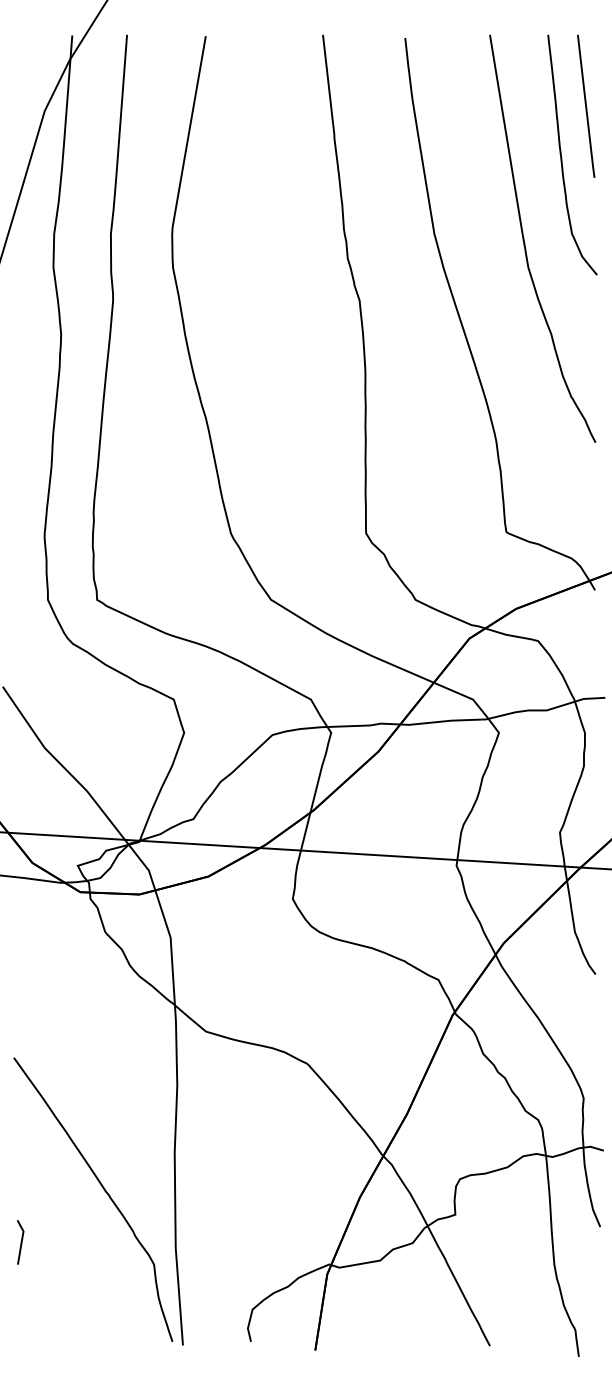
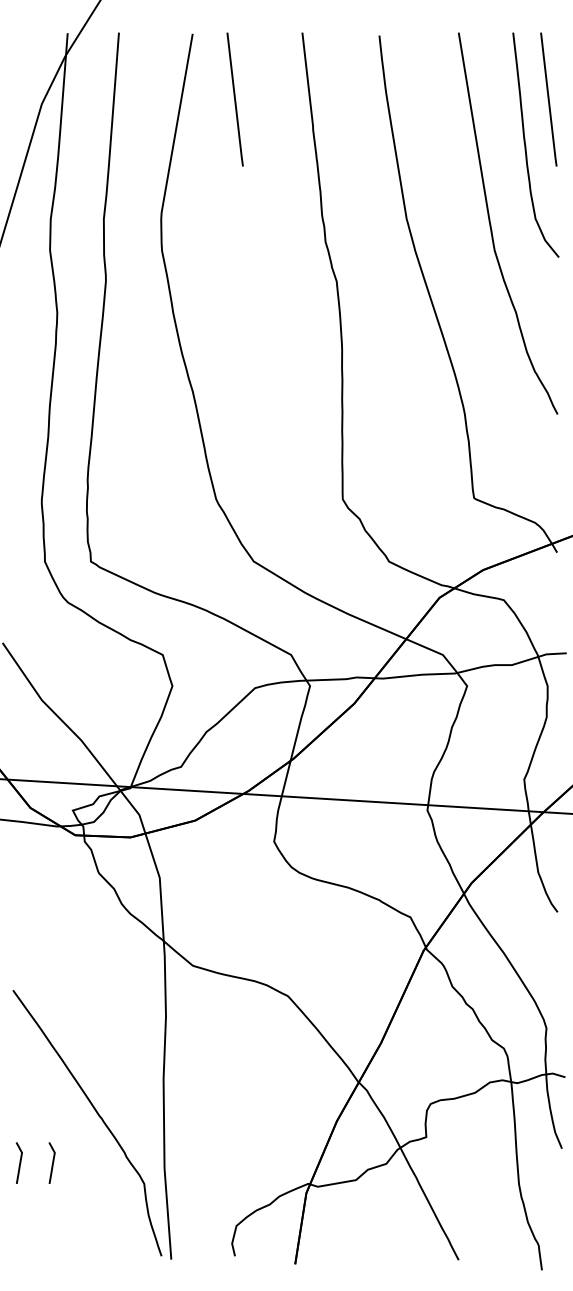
line: (251, 105) -> (235, 98), added
line: (55, 1242) -> (51, 1163), added

